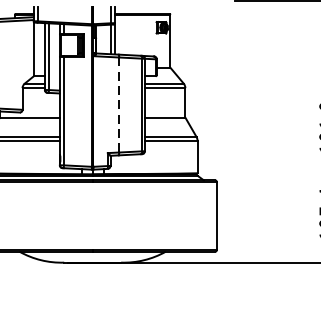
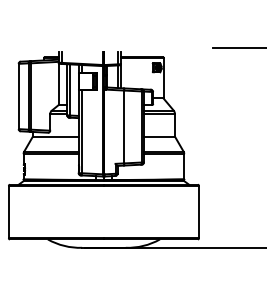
line: (119, 104) -> (124, 126), dashed -> solid

